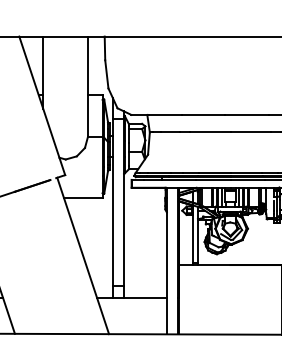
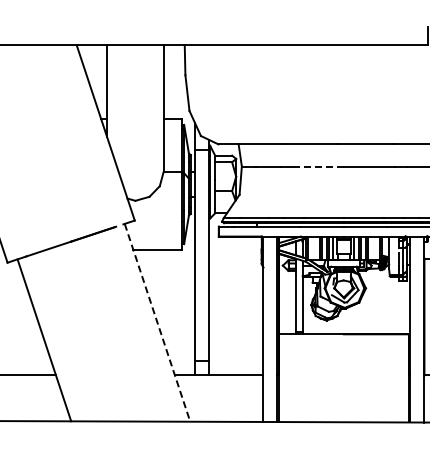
line: (210, 132) -> (318, 166), solid -> dashed
line: (83, 256) -> (157, 323), solid -> dashed

